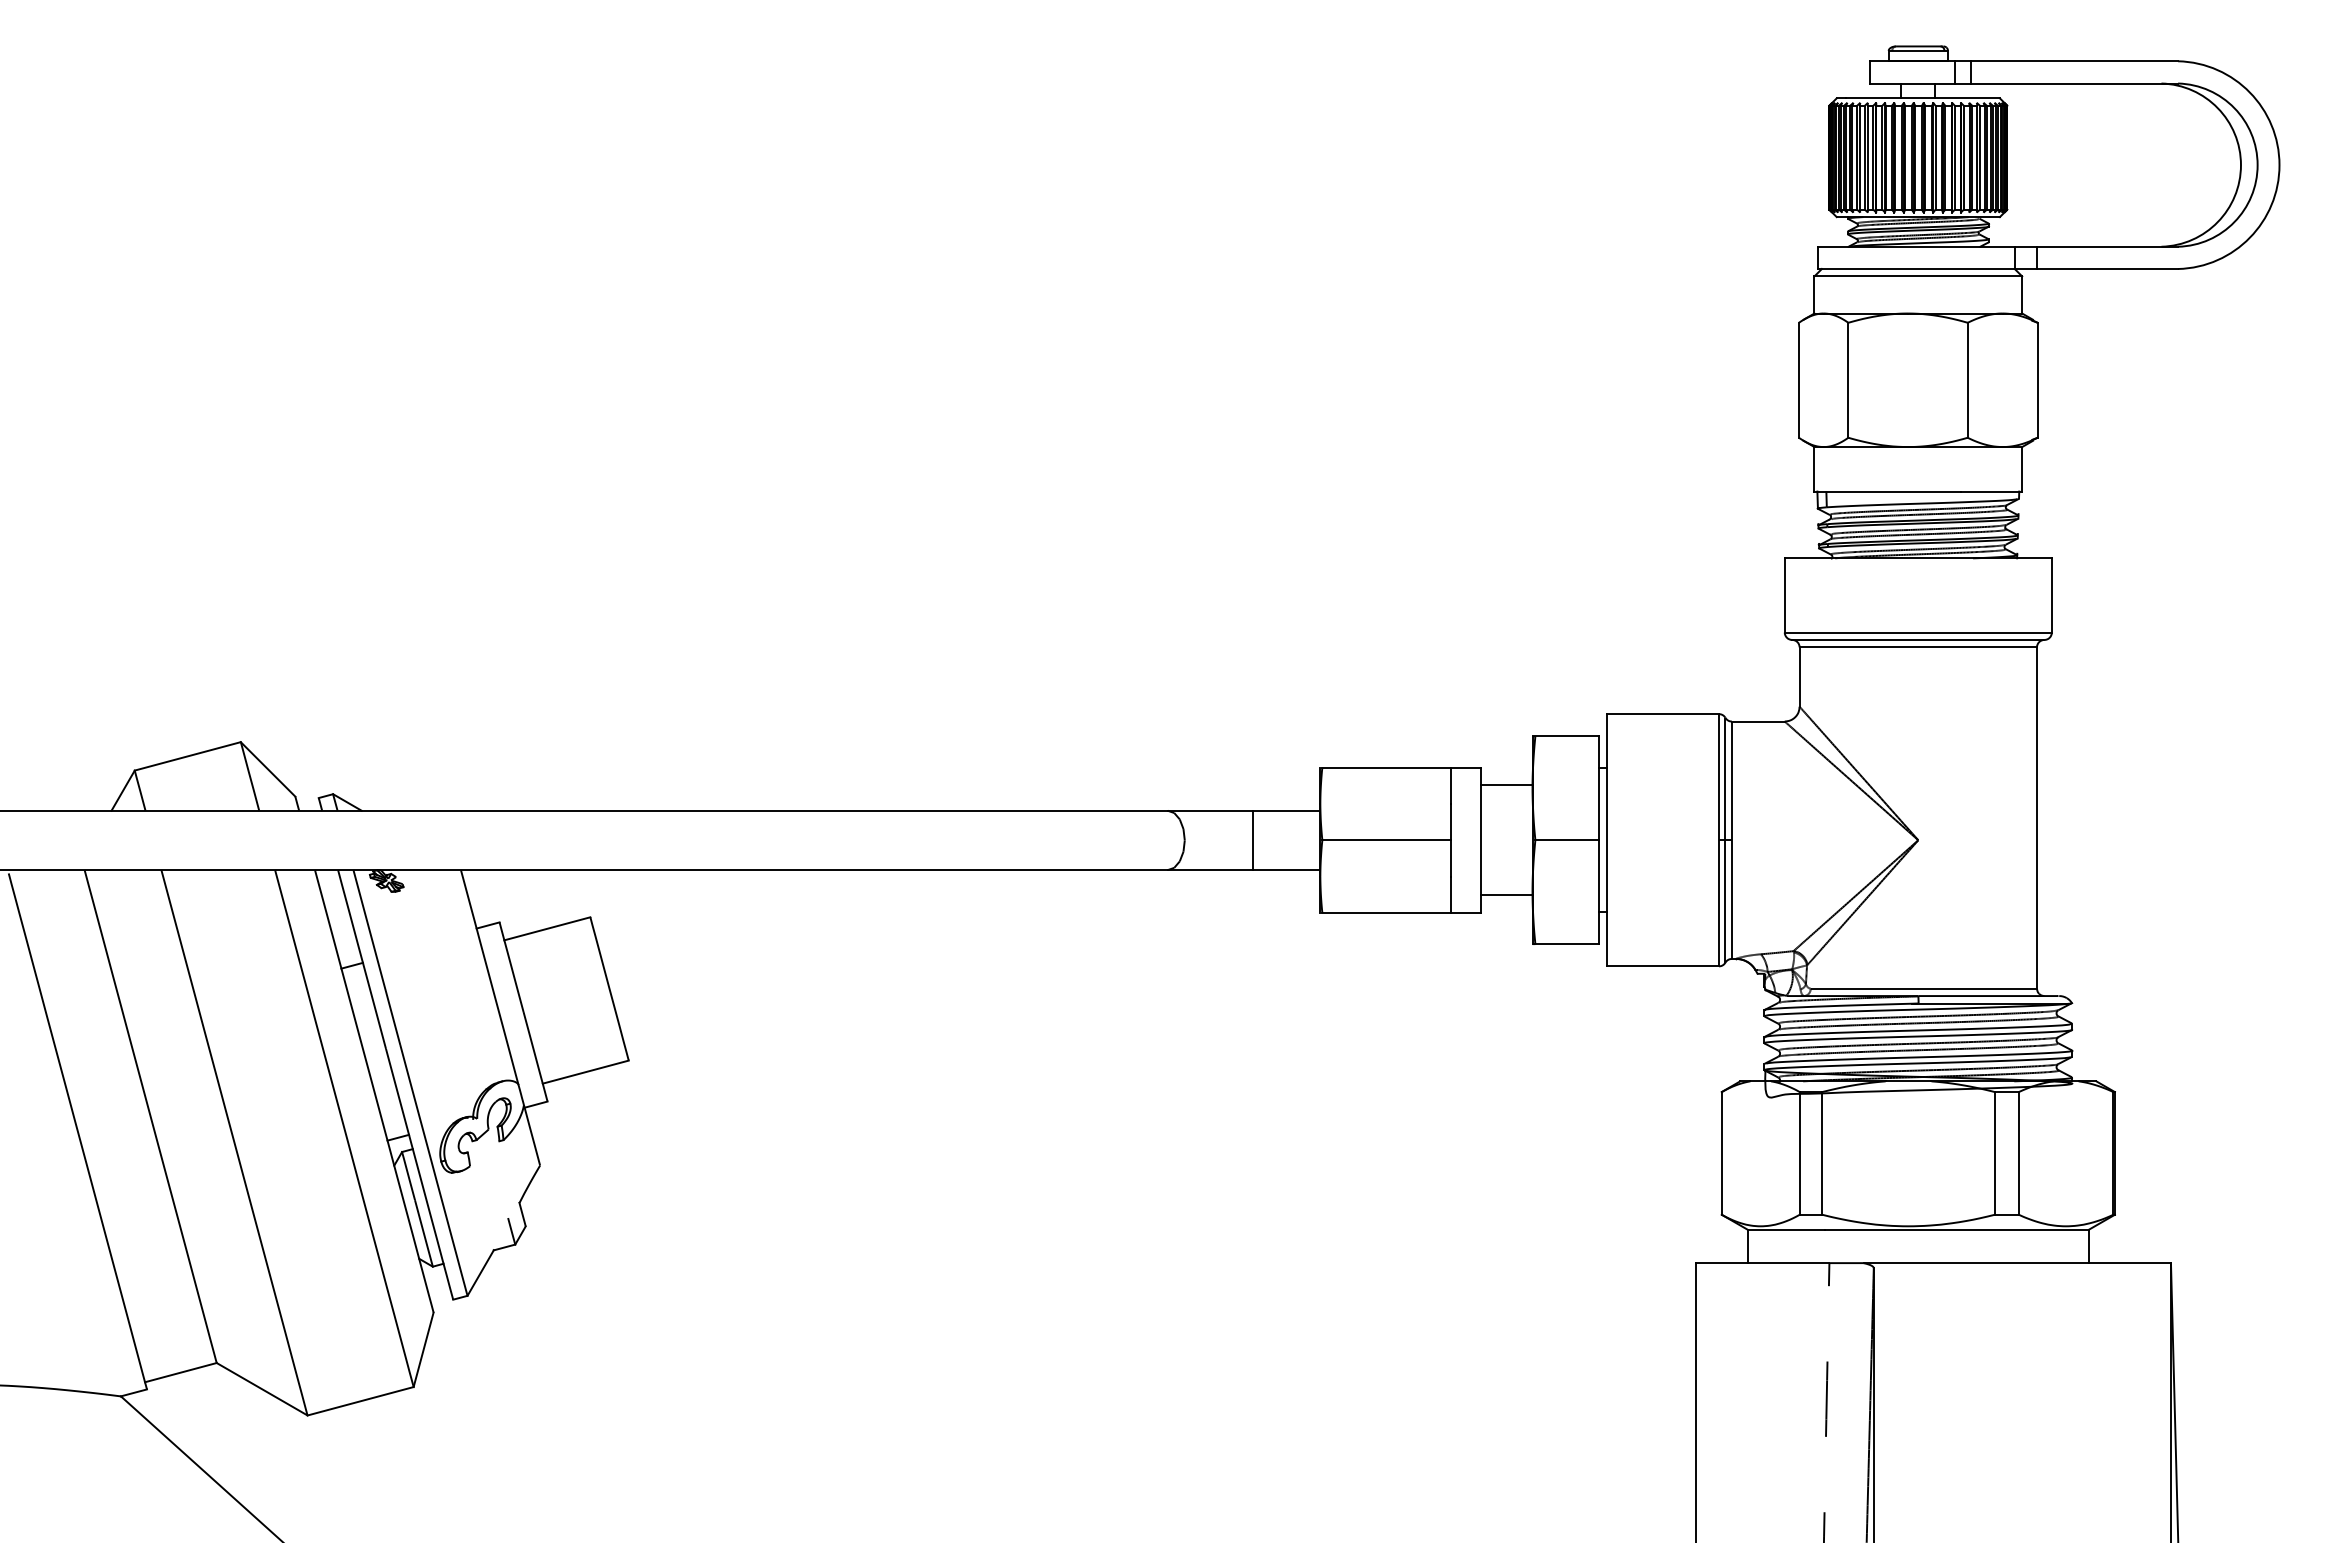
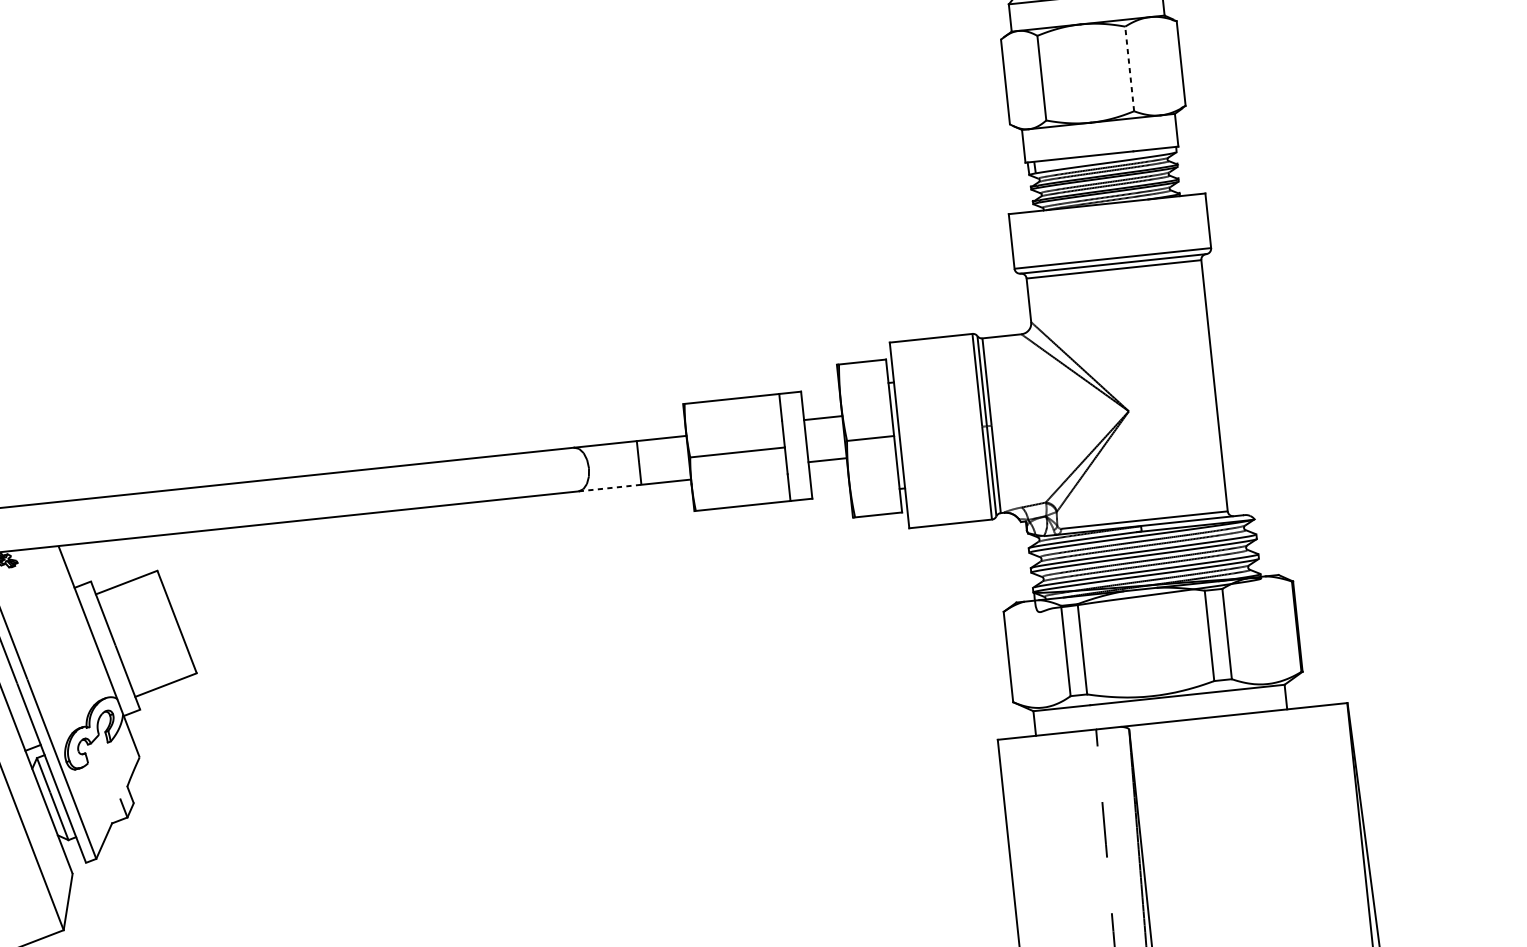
line: (1967, 379) -> (1129, 68), solid -> dashed
line: (1506, 785) -> (827, 460), moved
line: (1210, 870) -> (610, 488), solid -> dashed
line: (1506, 895) -> (823, 418), moved

